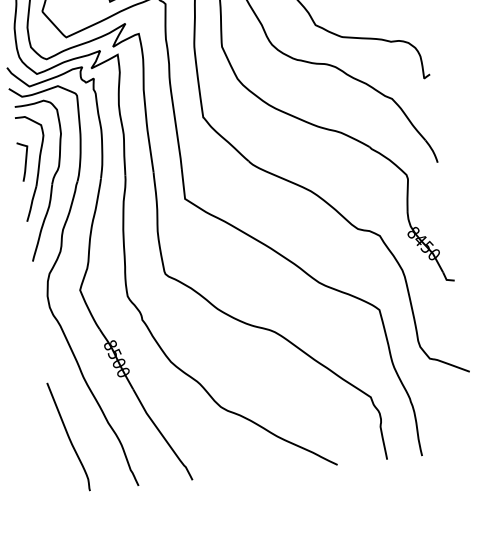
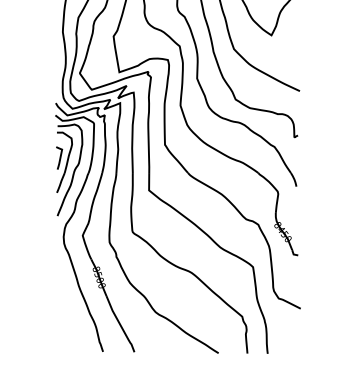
curve: (67, 436) -> (65, 318), removed

